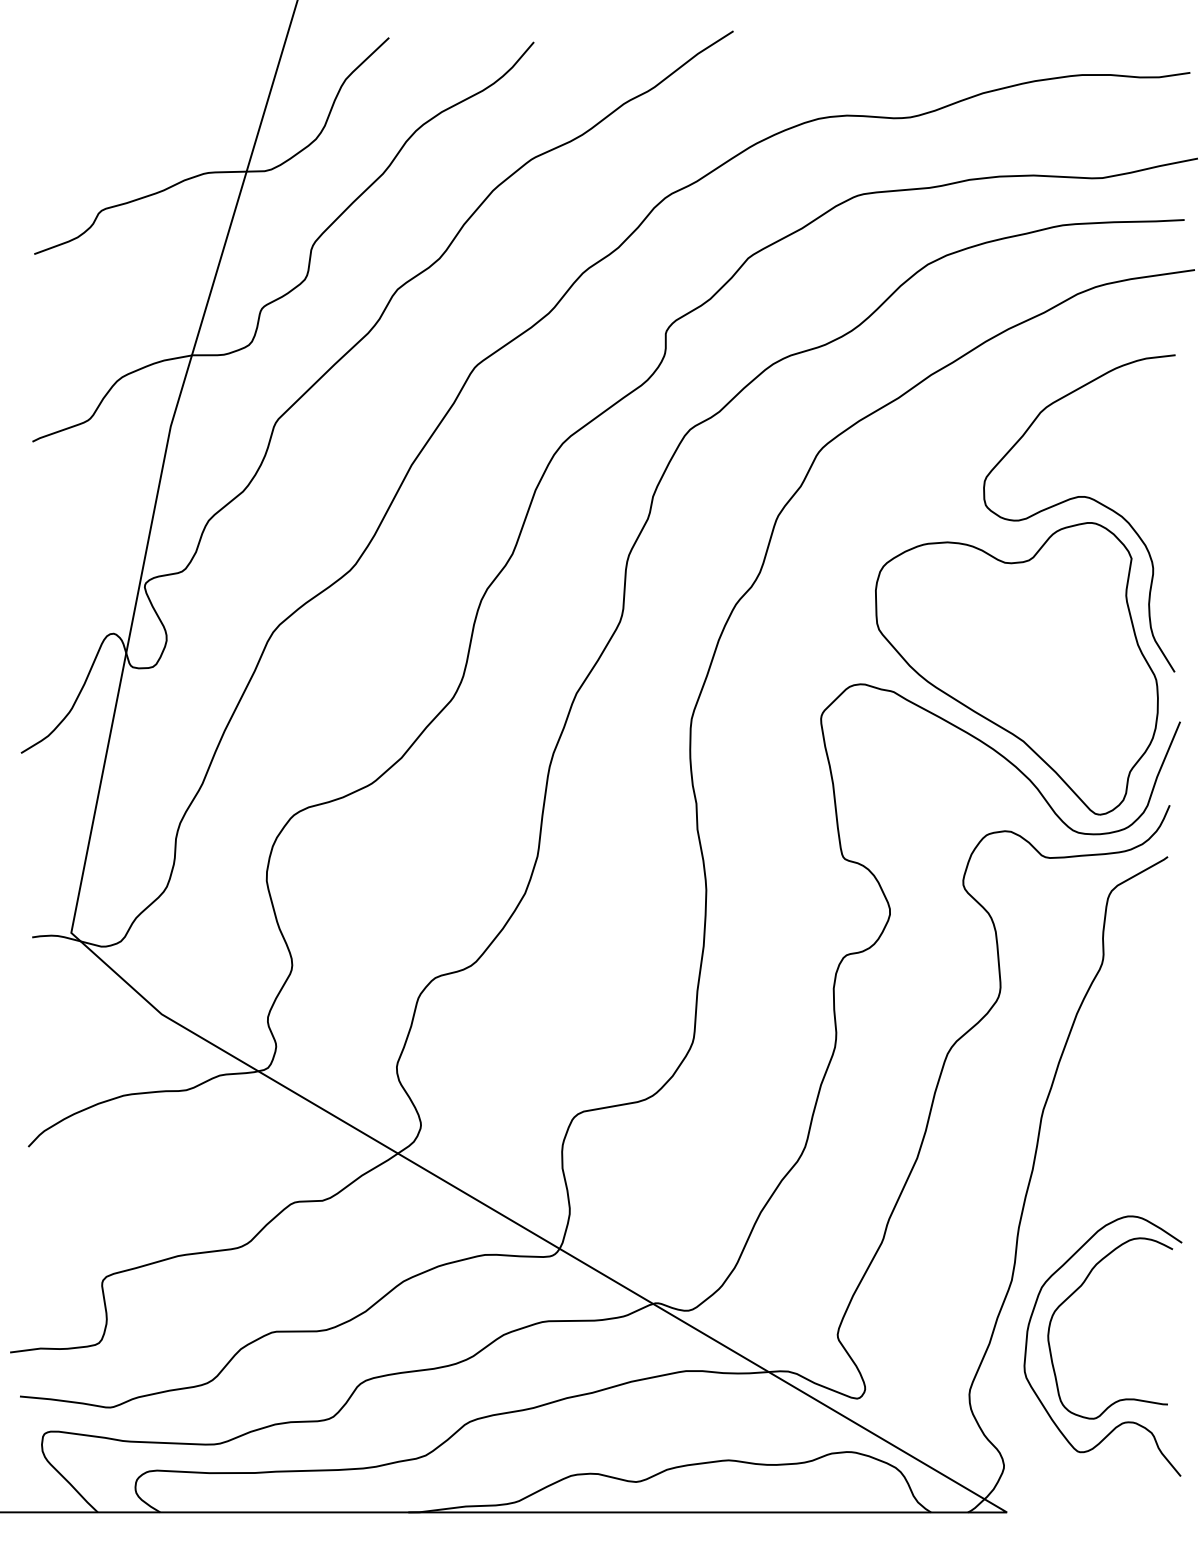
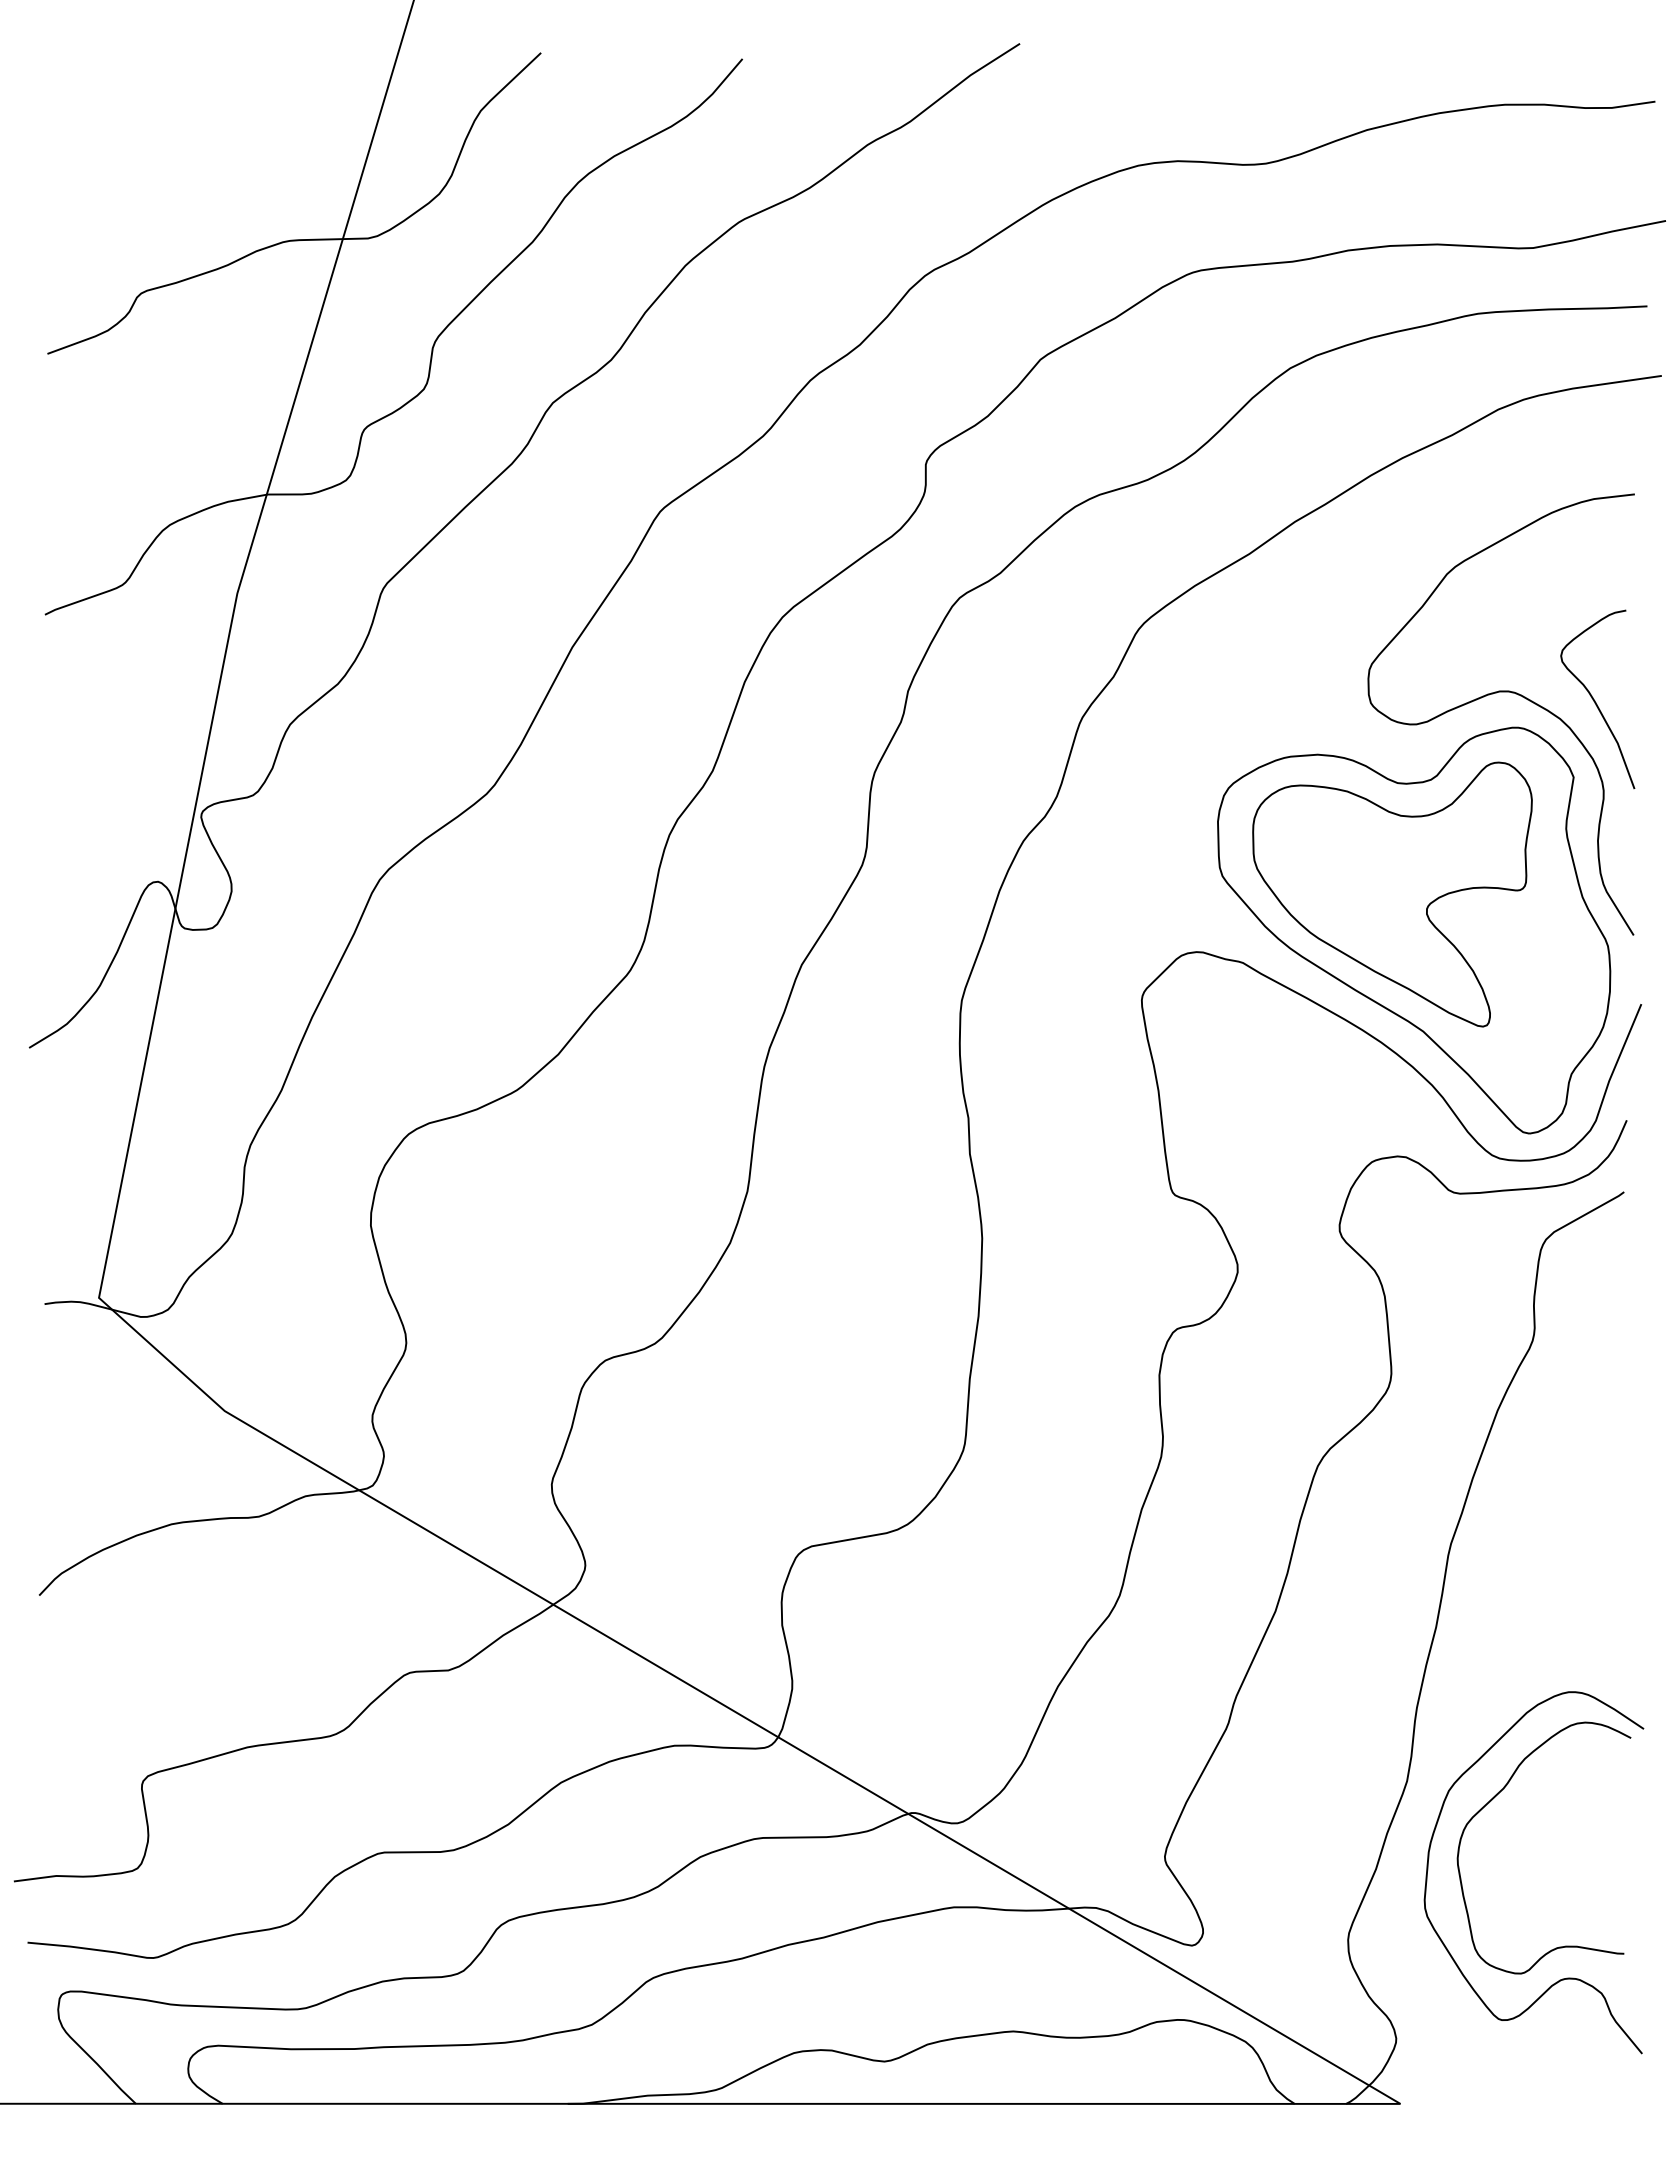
curve: (1147, 503) -> (1595, 700), added
part: (1001, 642) -> (1392, 894), added

